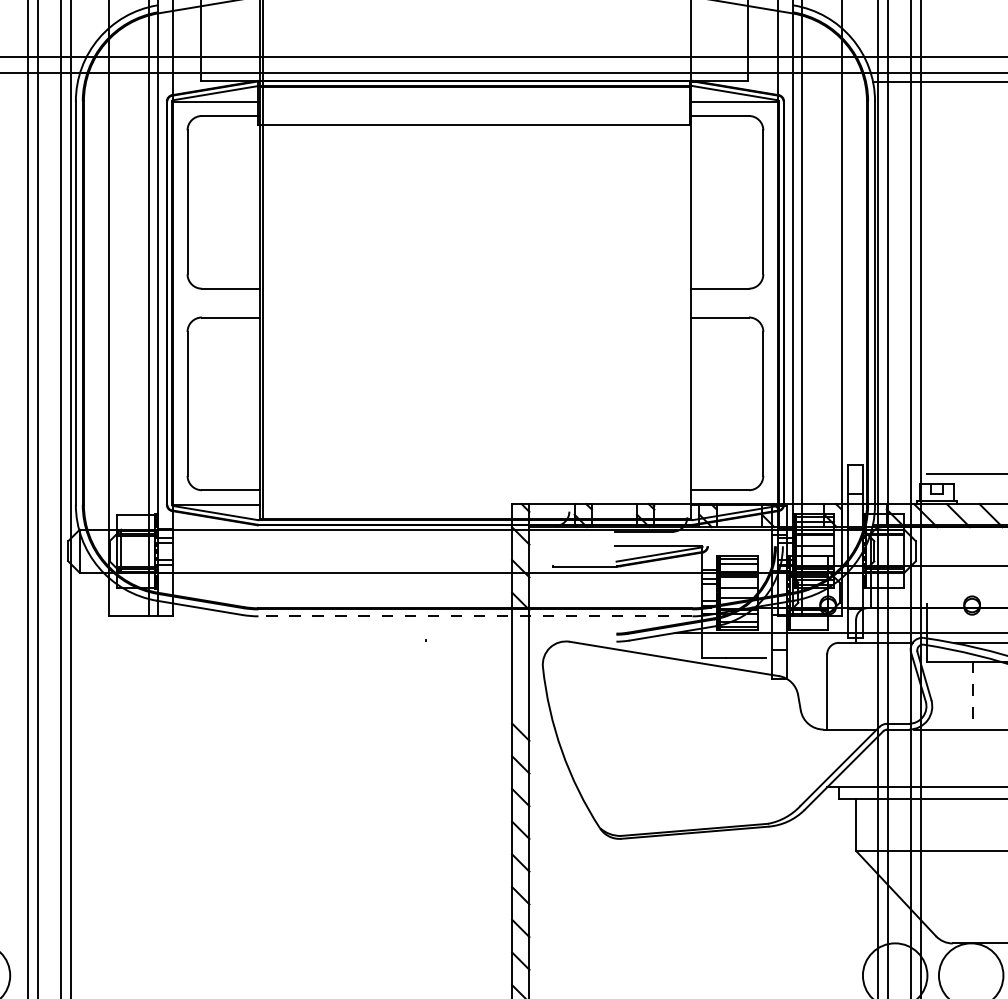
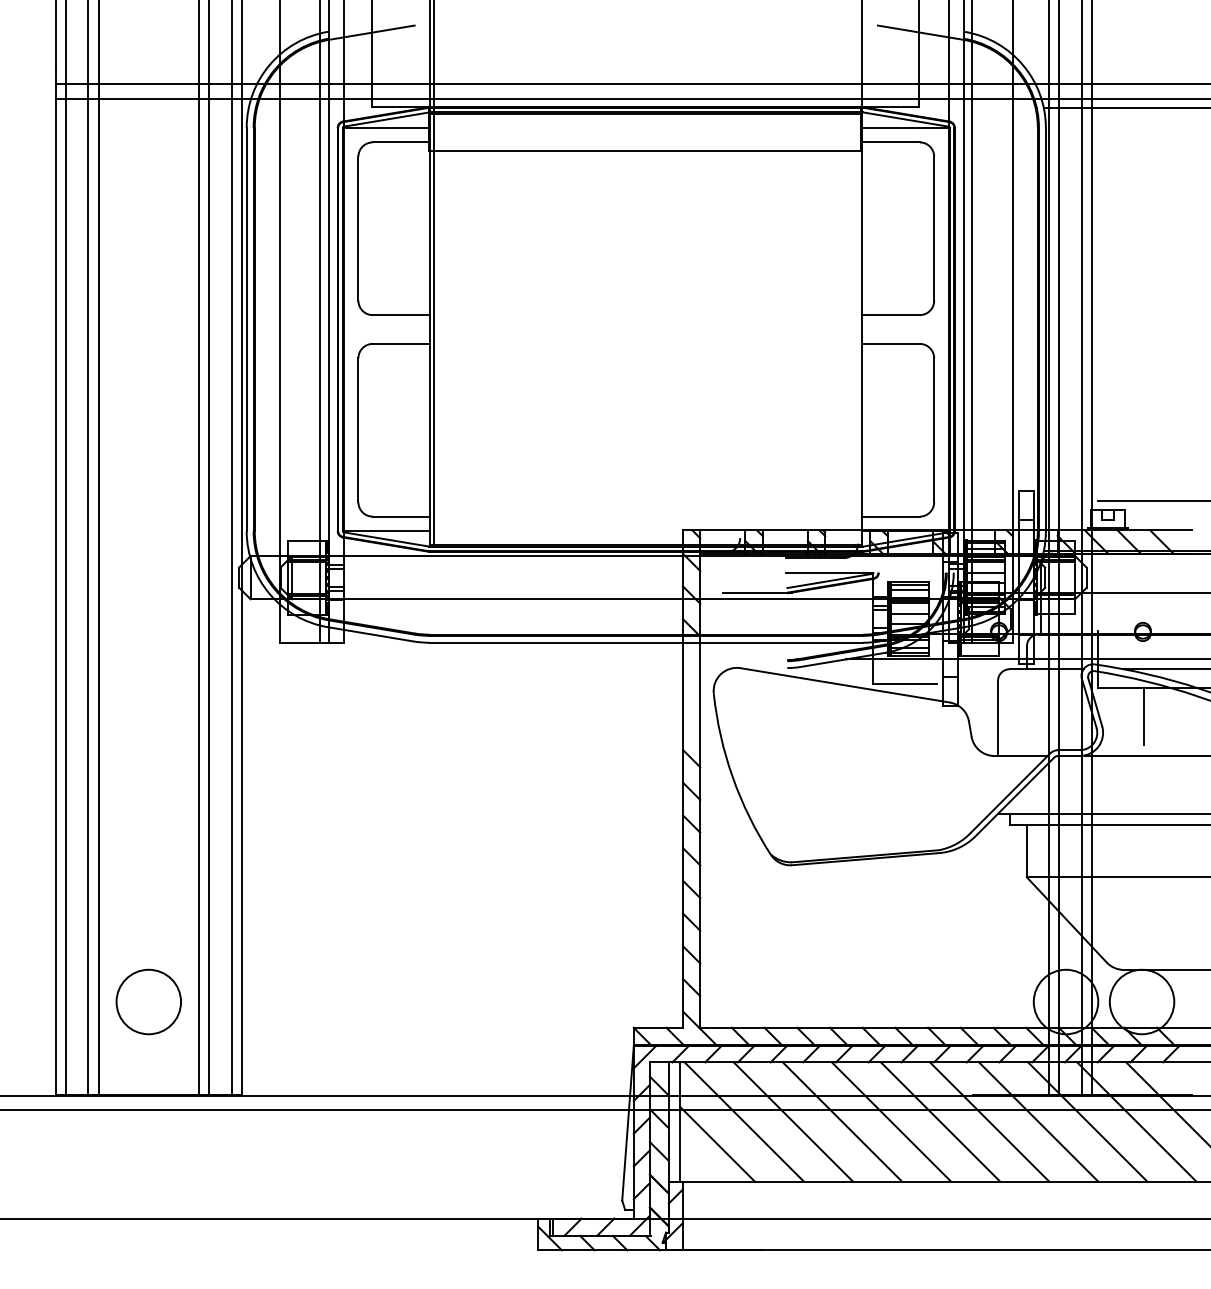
line: (475, 616) -> (646, 642), dashed -> solid
line: (972, 690) -> (1143, 716), dashed -> solid

